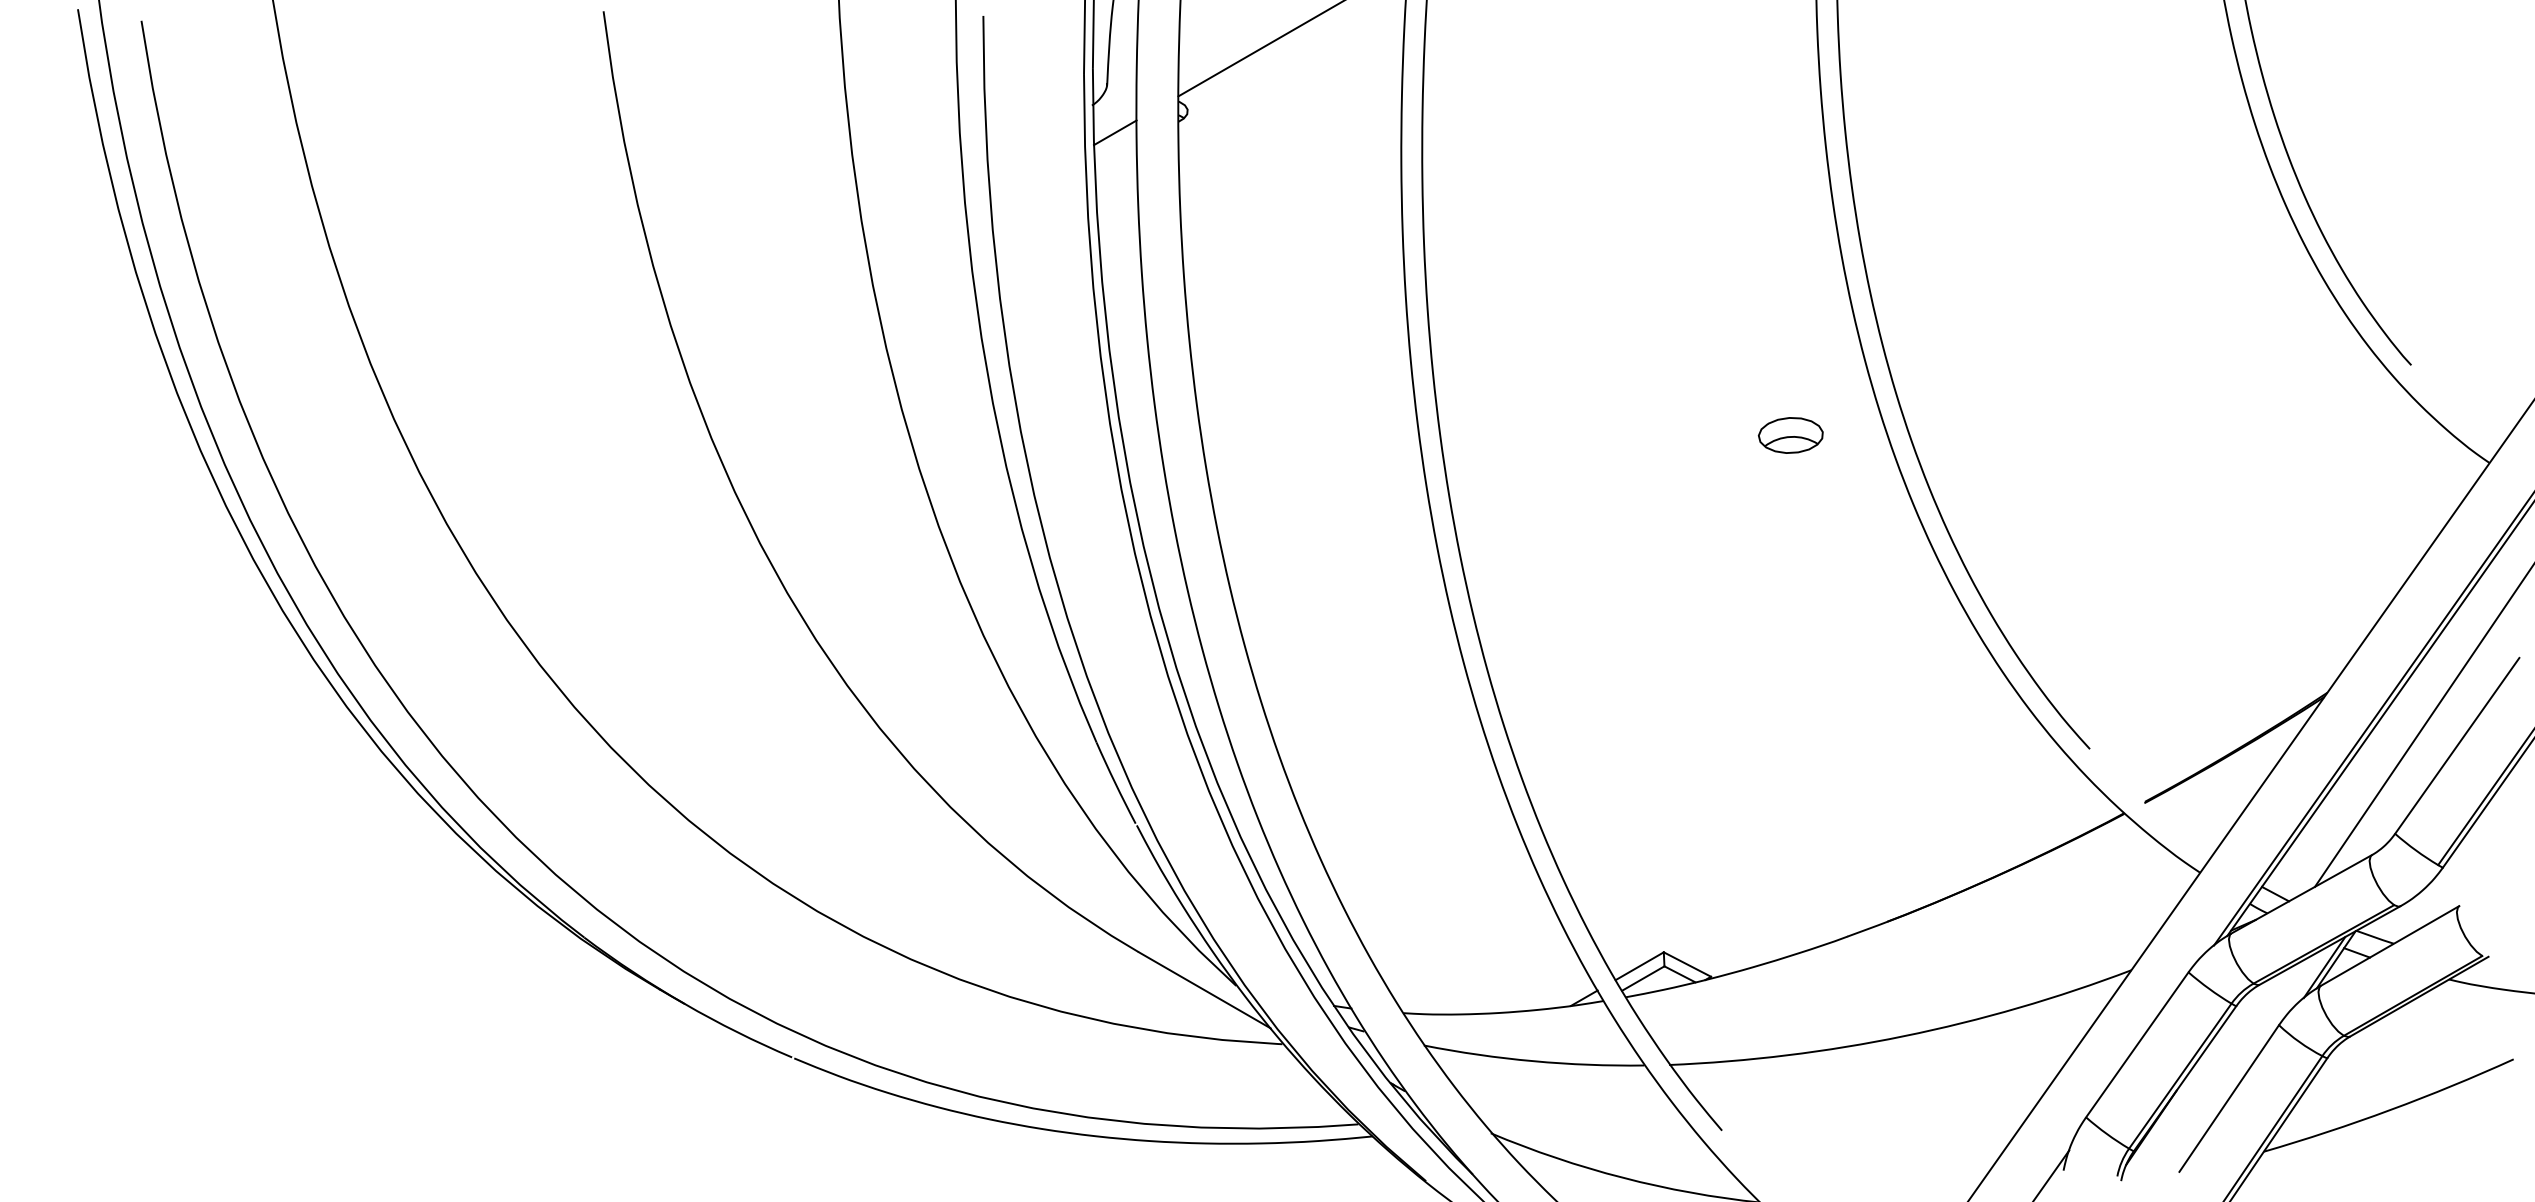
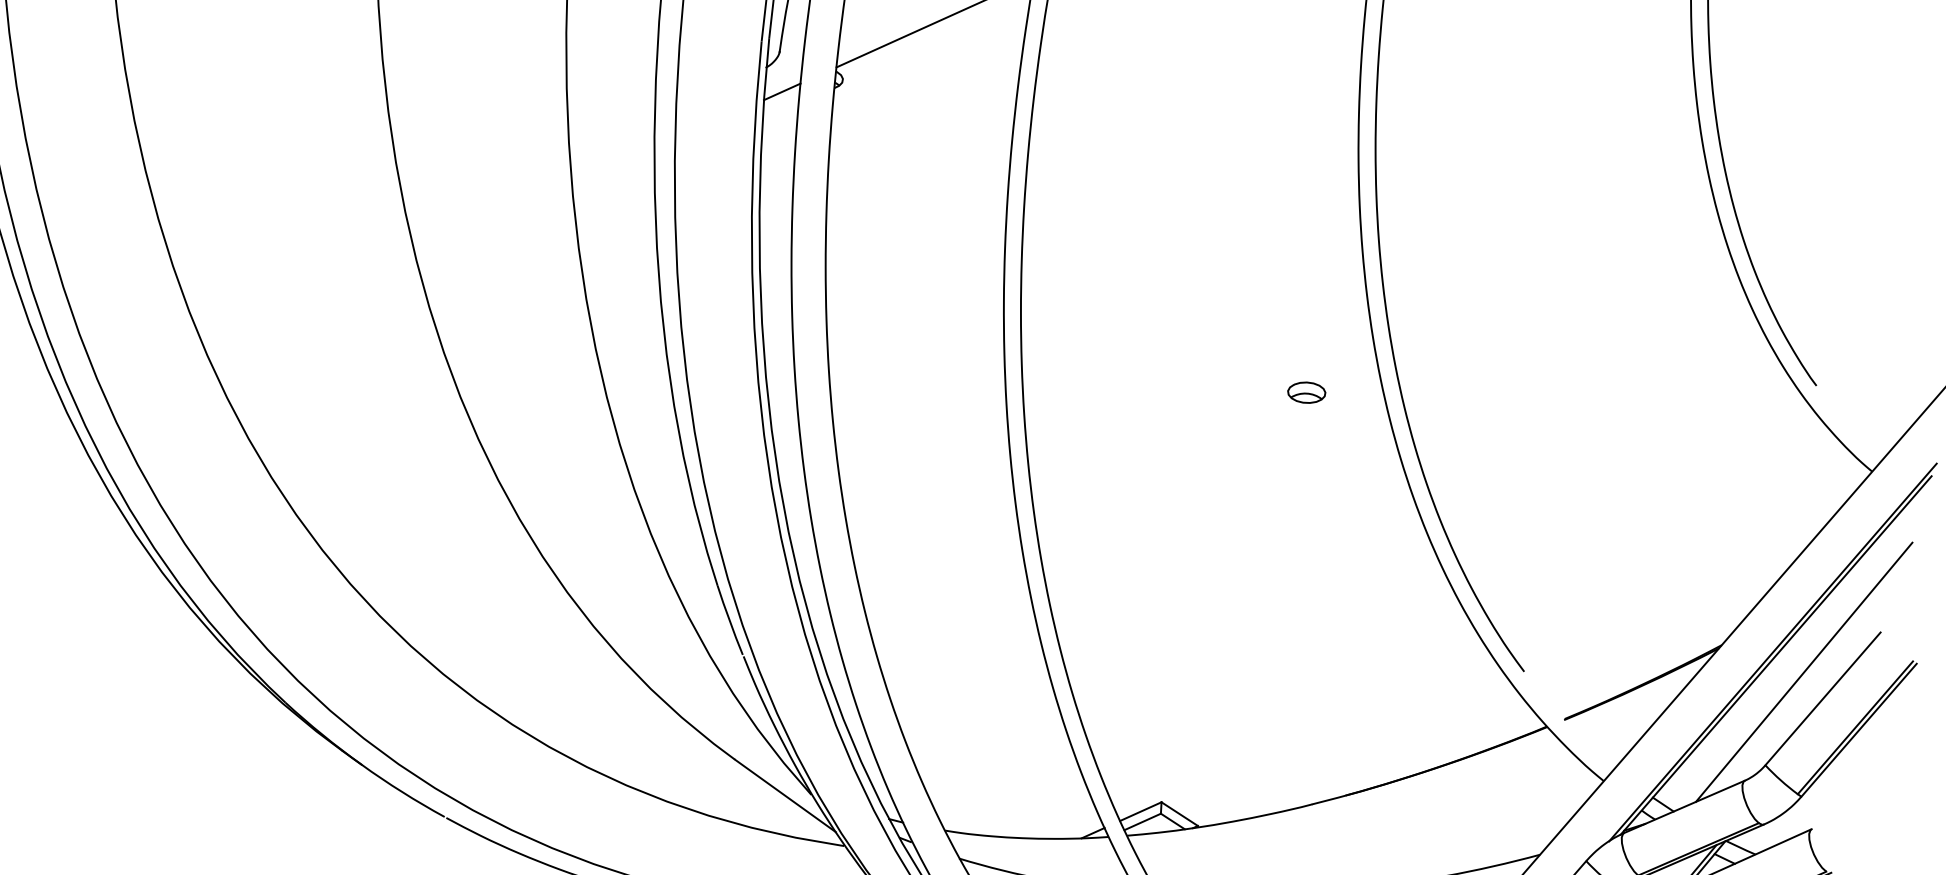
part: (1790, 435) -> (1306, 392), size x0.71

